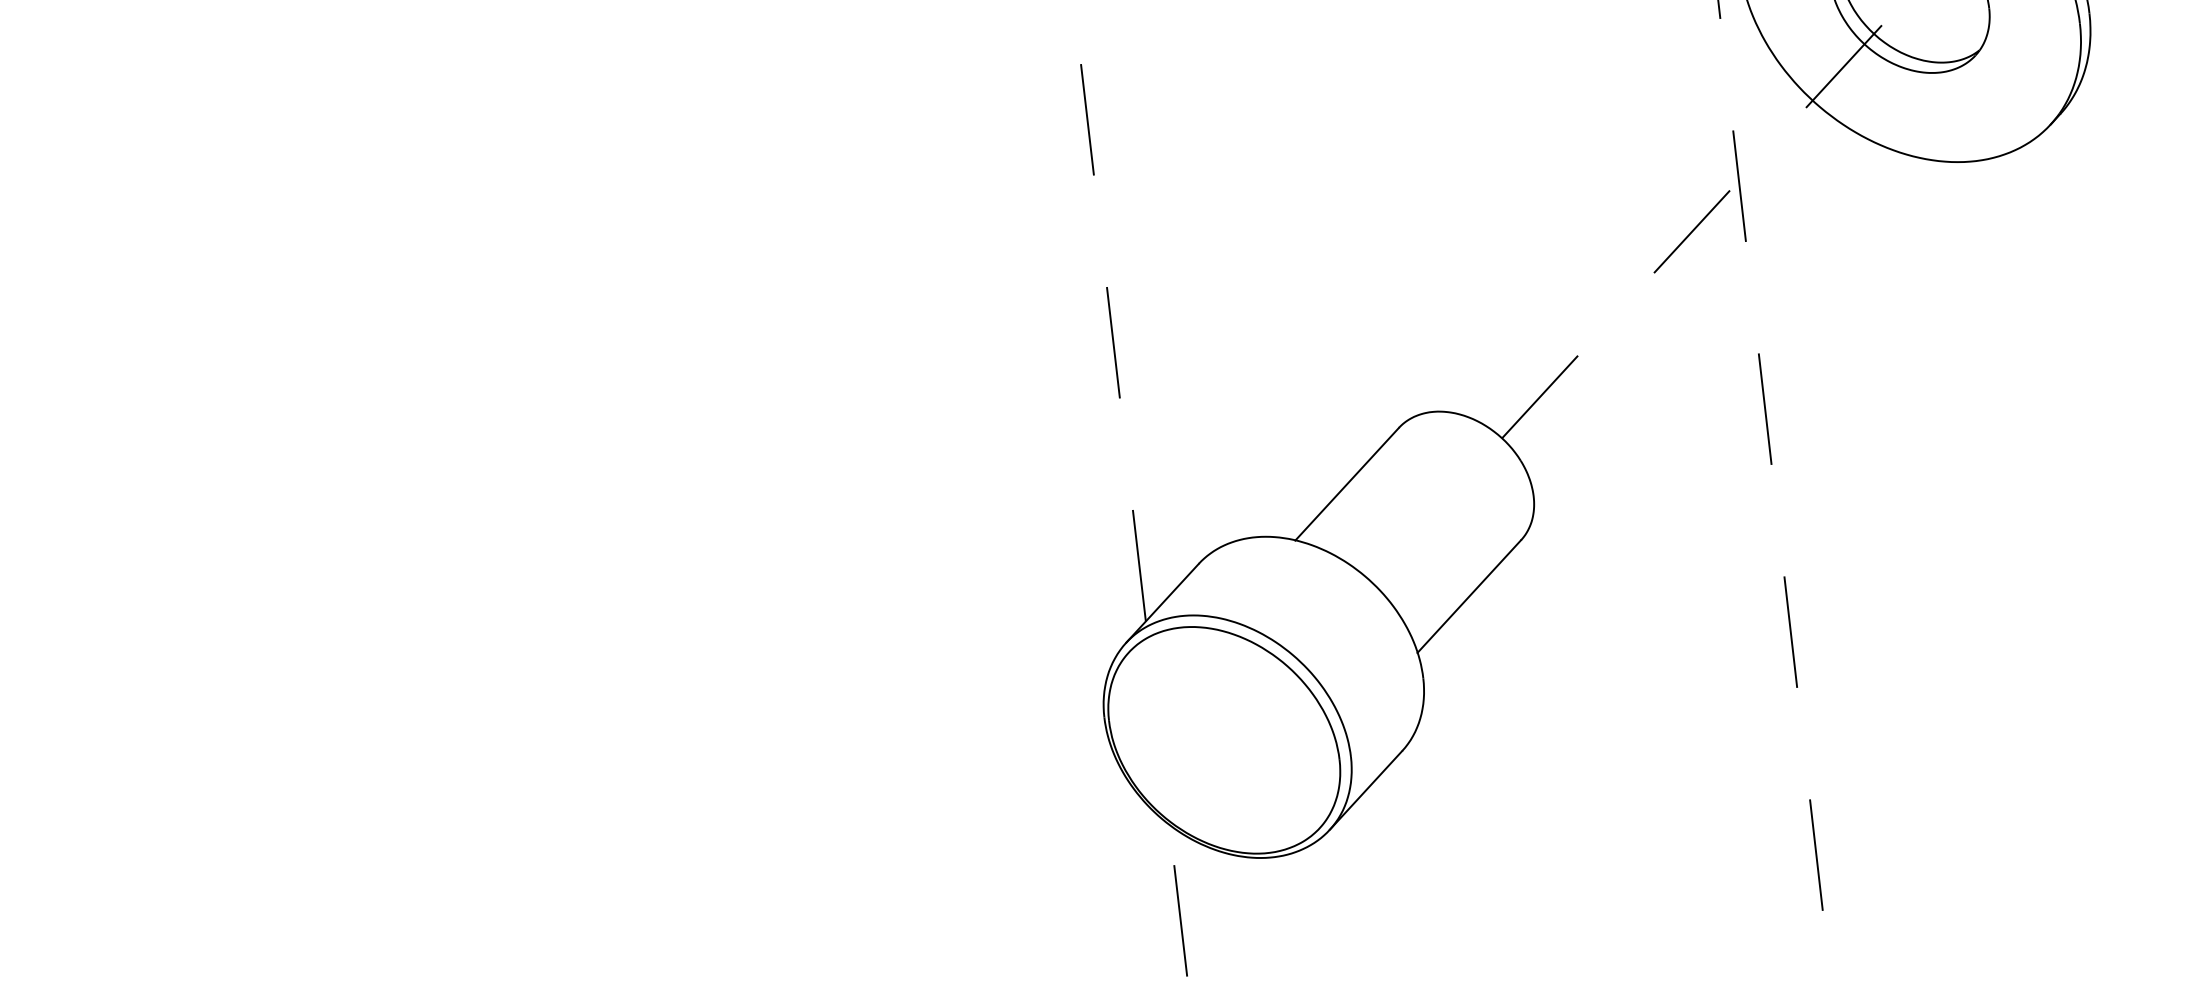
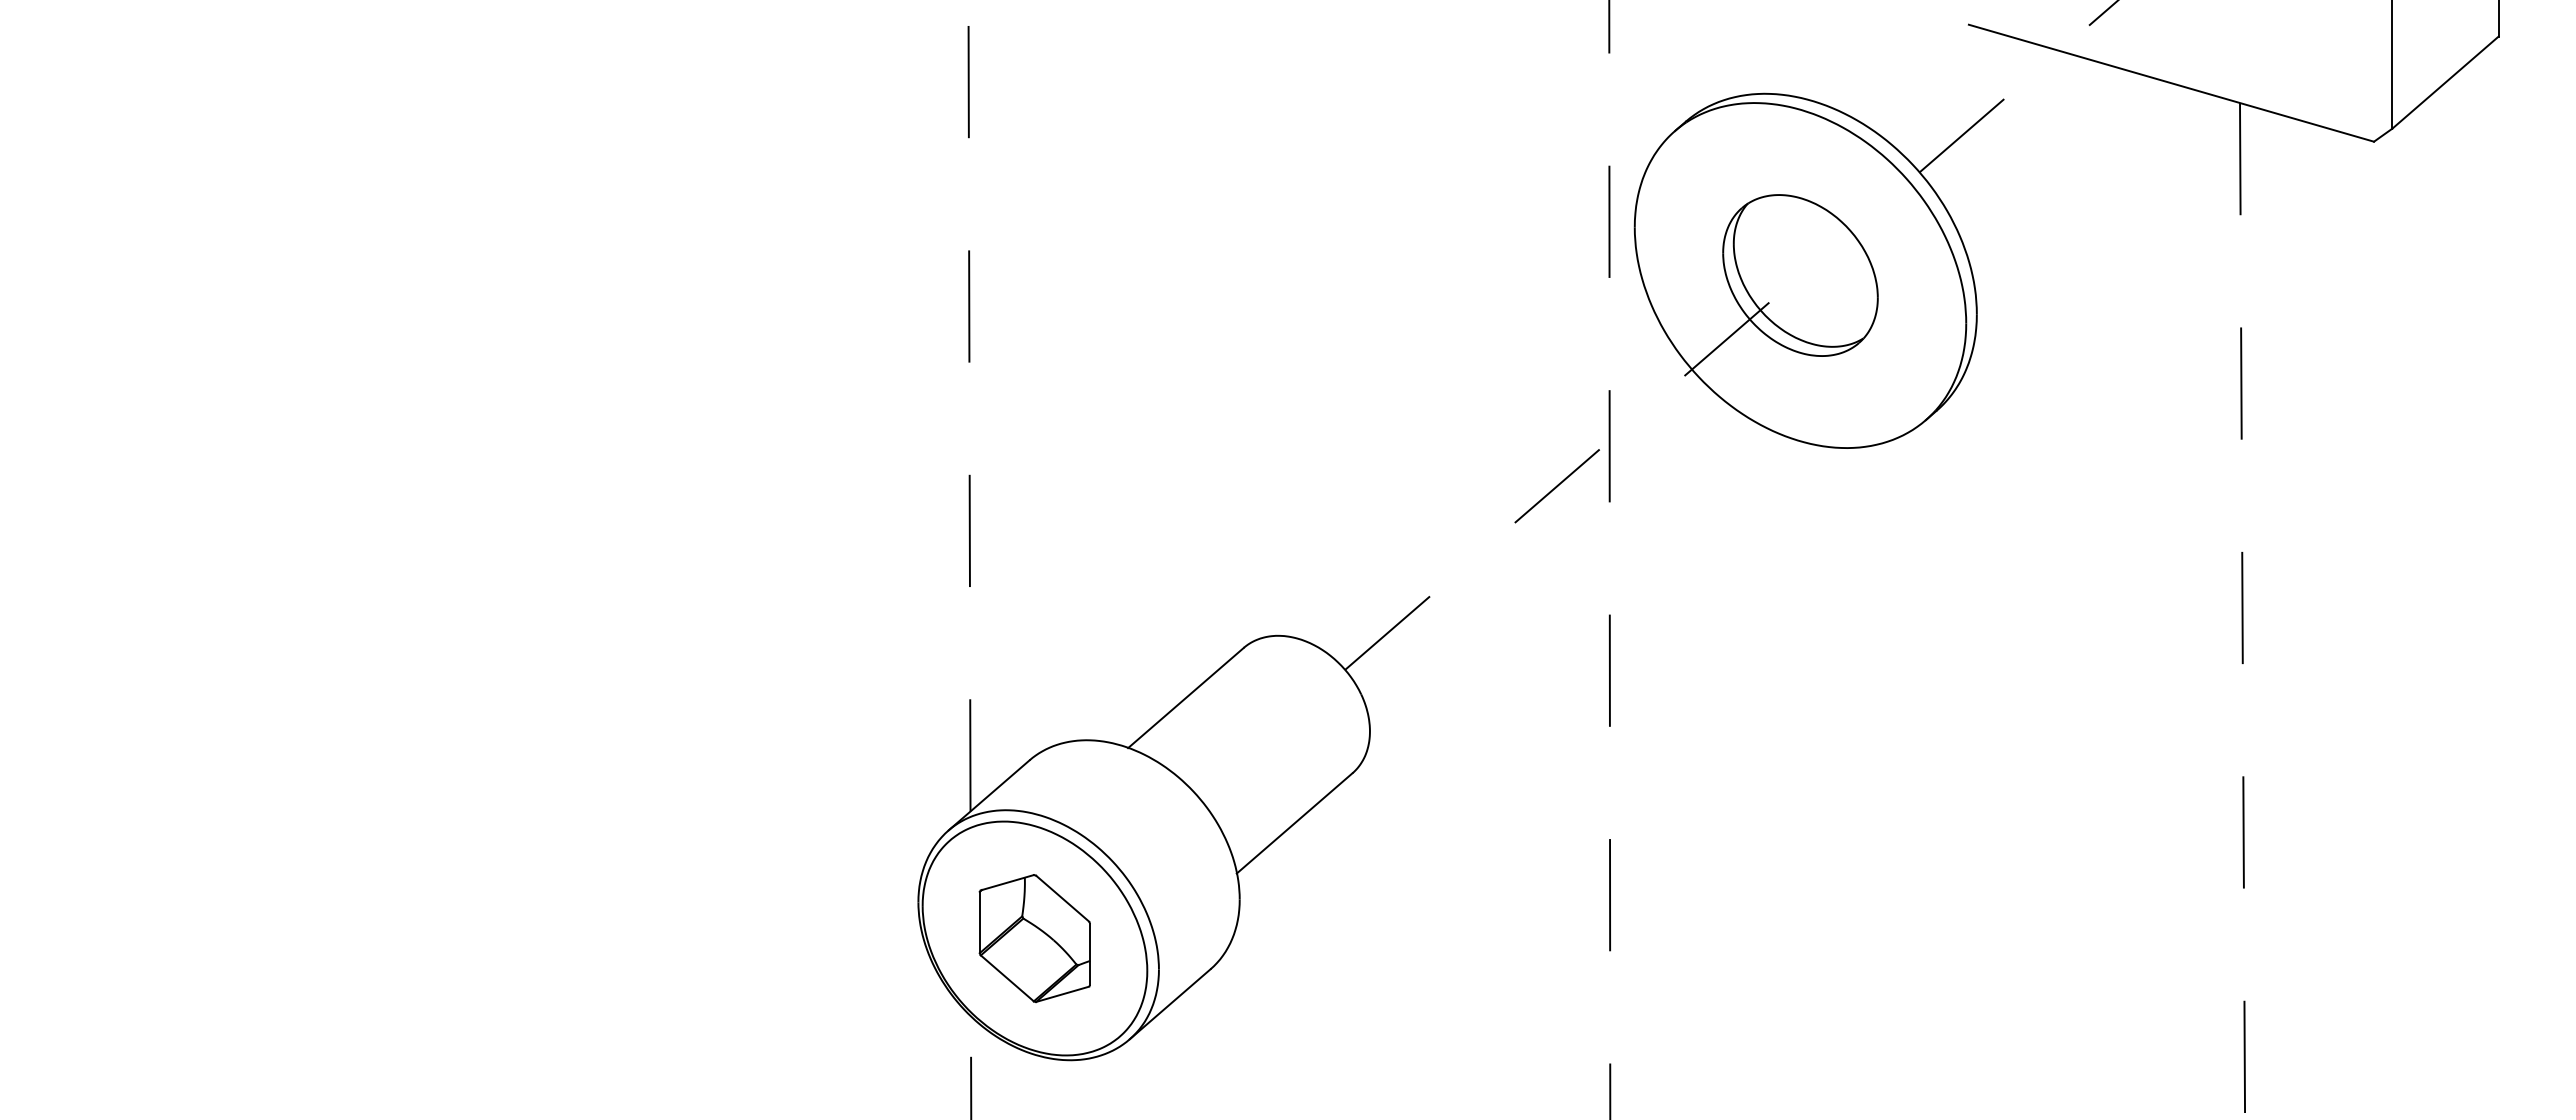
part: (1223, 740) -> (1034, 938), added

